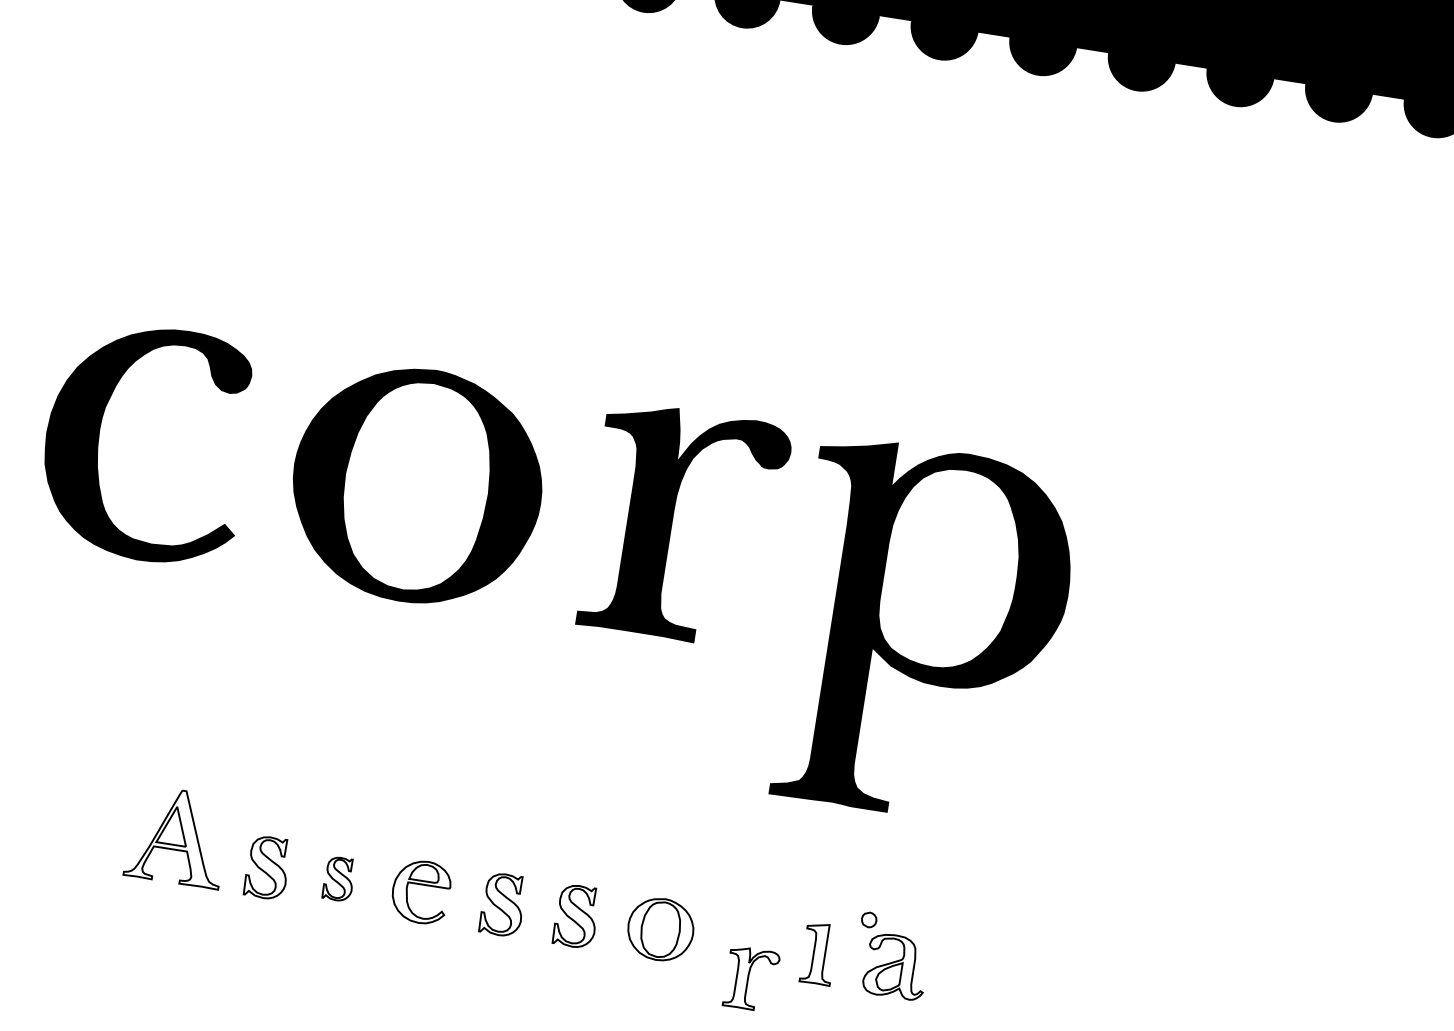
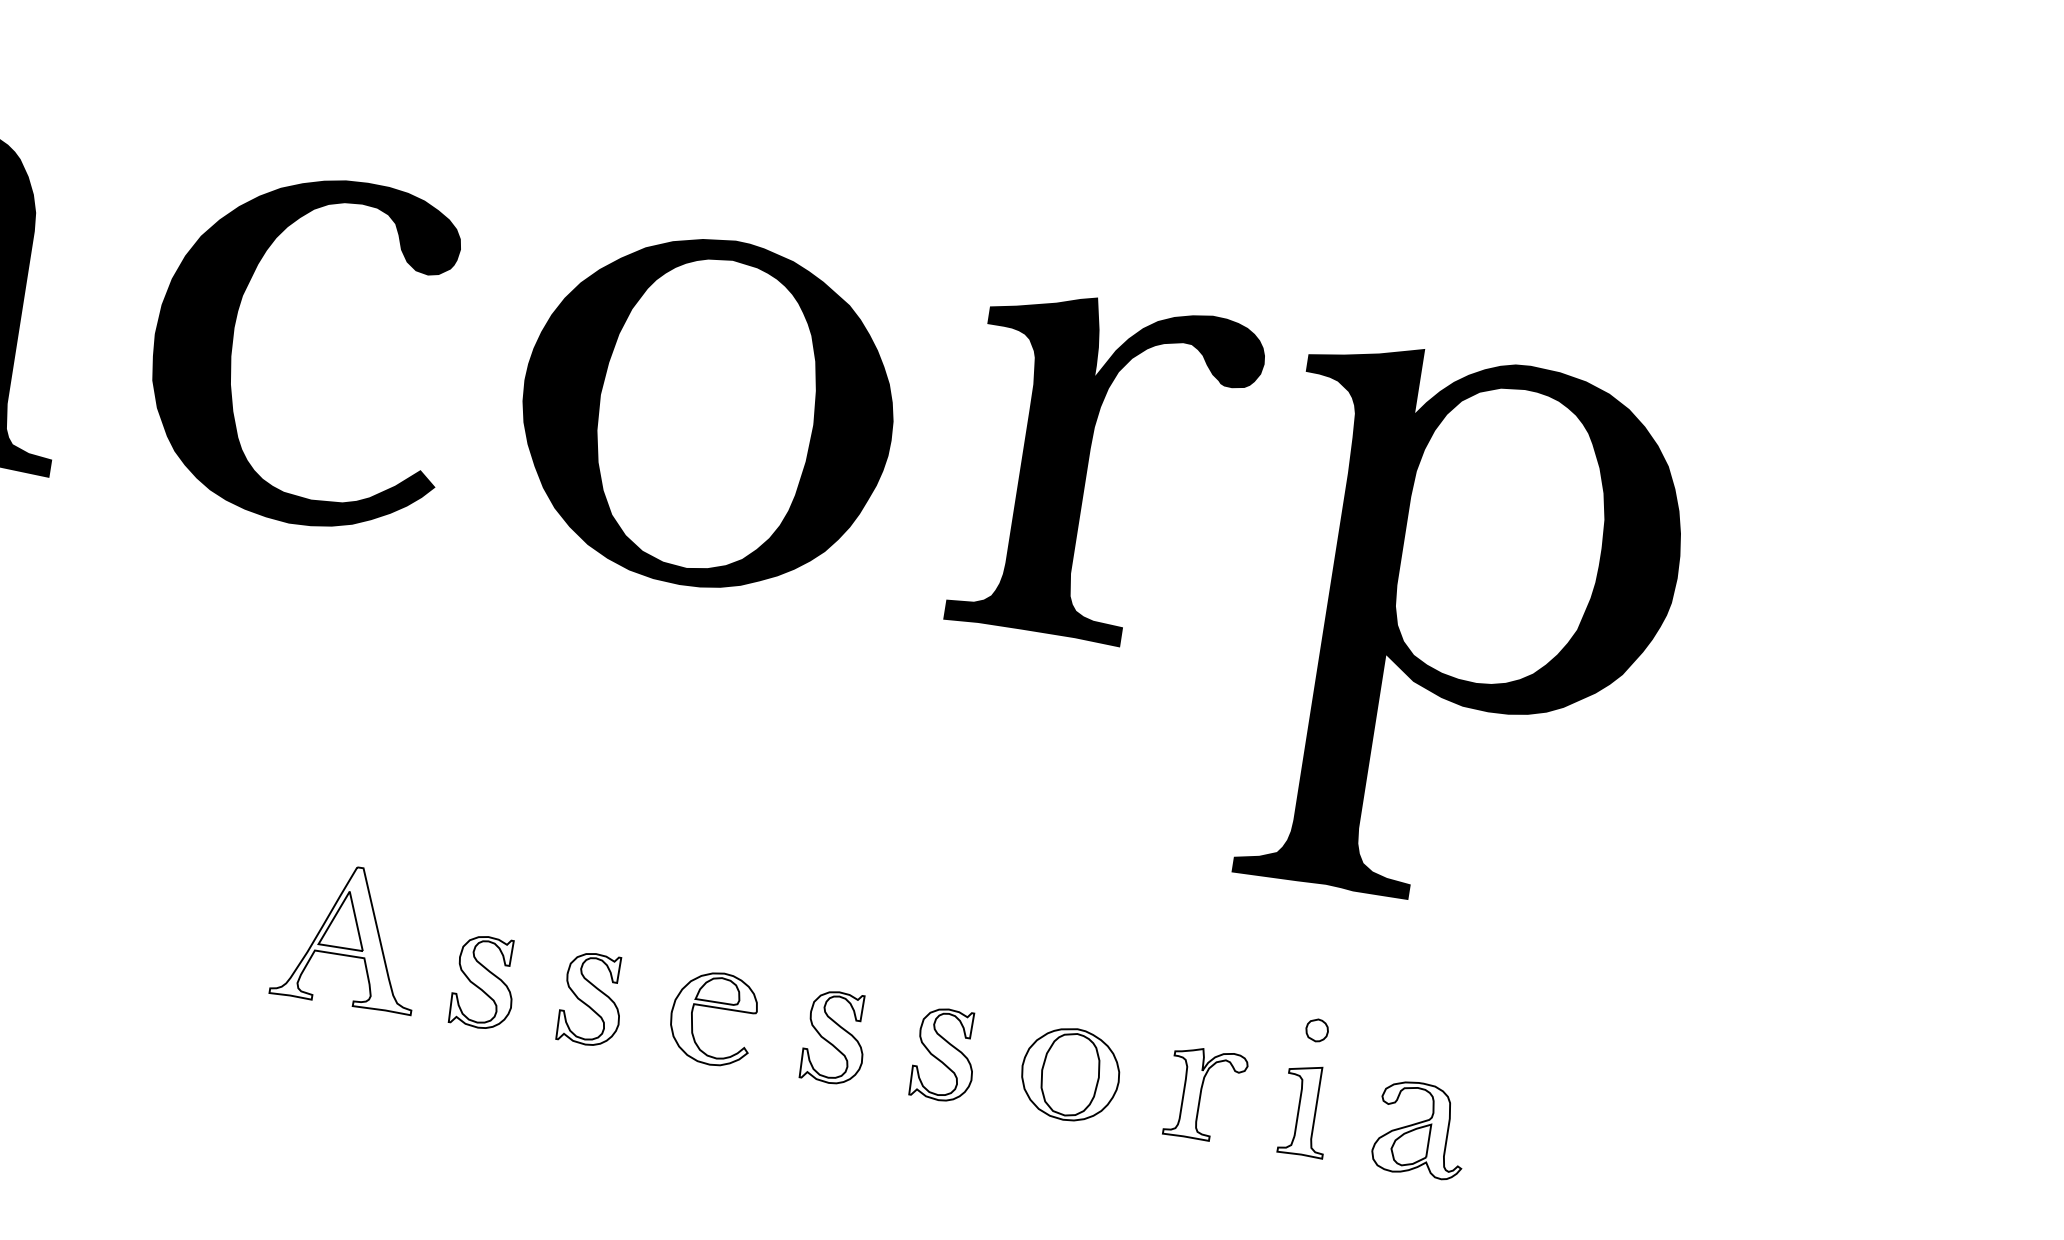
part: (337, 878) -> (588, 998), size x1.43
part: (869, 919) -> (1317, 1029), moved
part: (750, 978) -> (1204, 1093), moved

